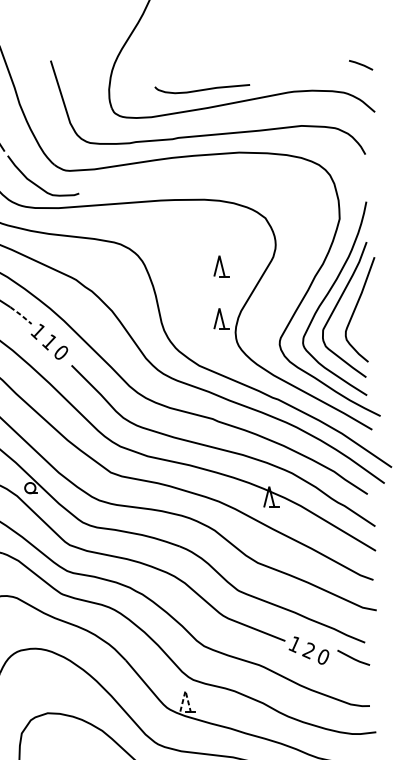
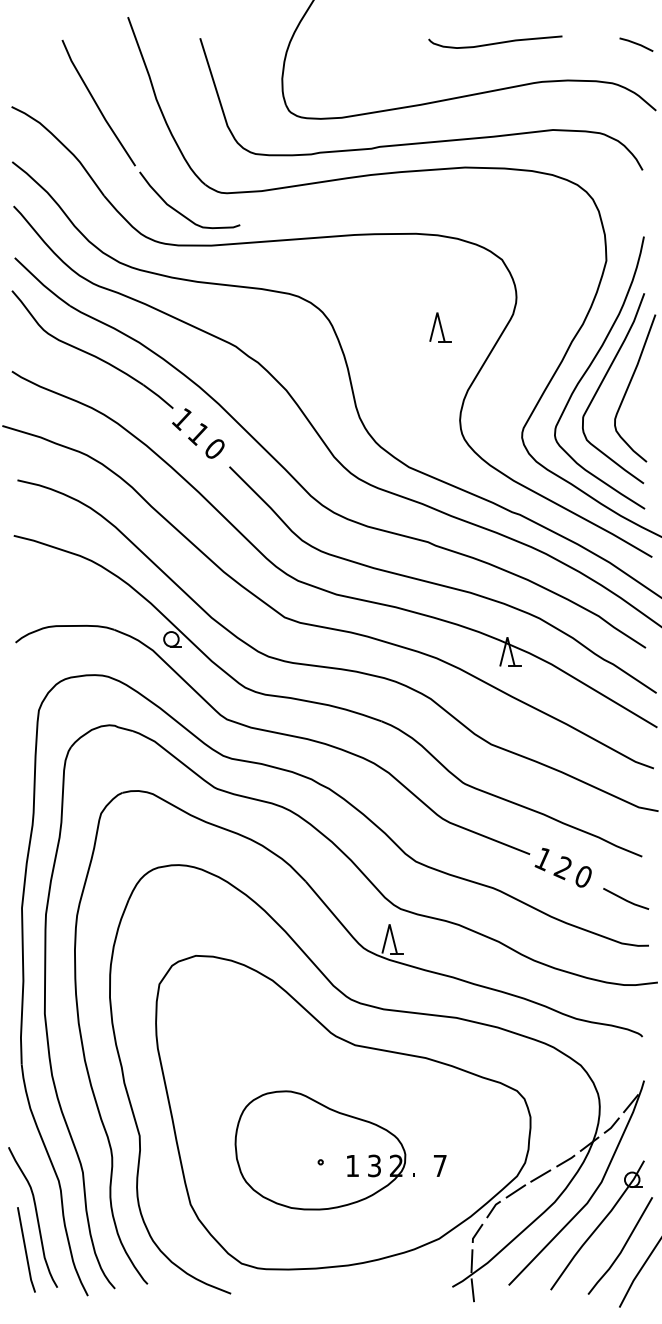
curve: (202, 89) -> (495, 42), moved
line: (21, 315) -> (159, 396), dashed -> solid
part: (221, 319) -> (440, 401), removed
line: (353, 658) -> (626, 899), moved
line: (185, 690) -> (389, 924), dashed -> solid

